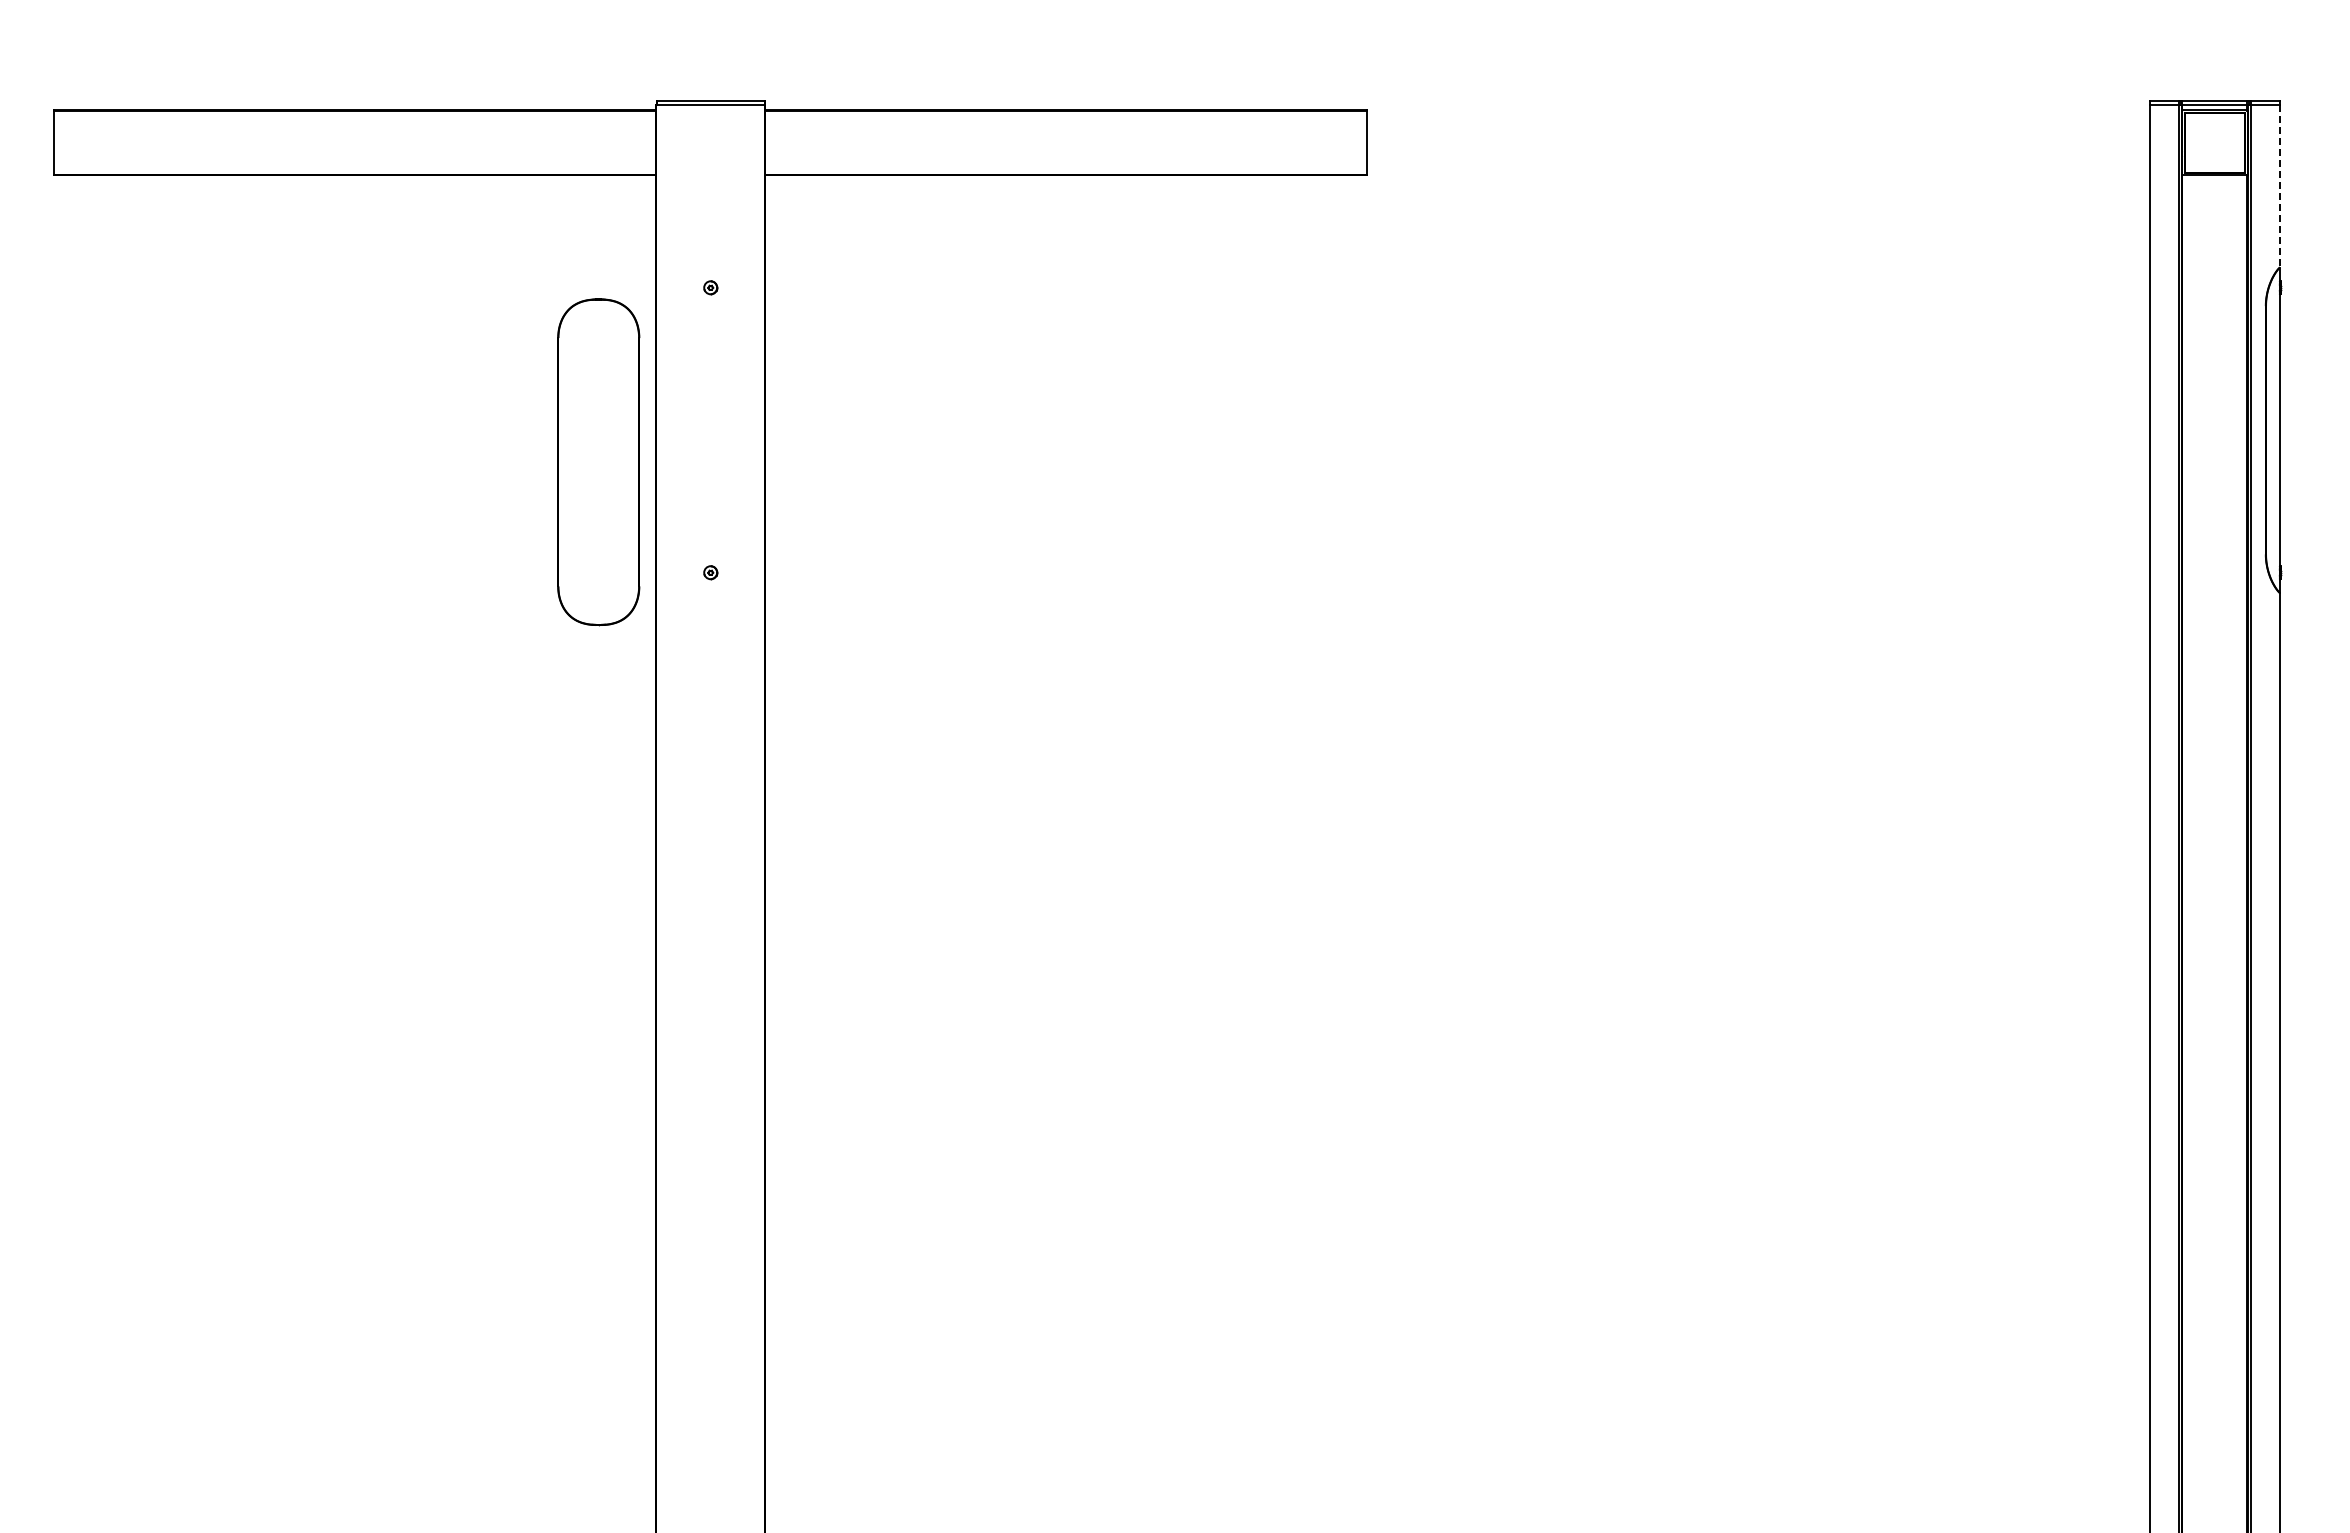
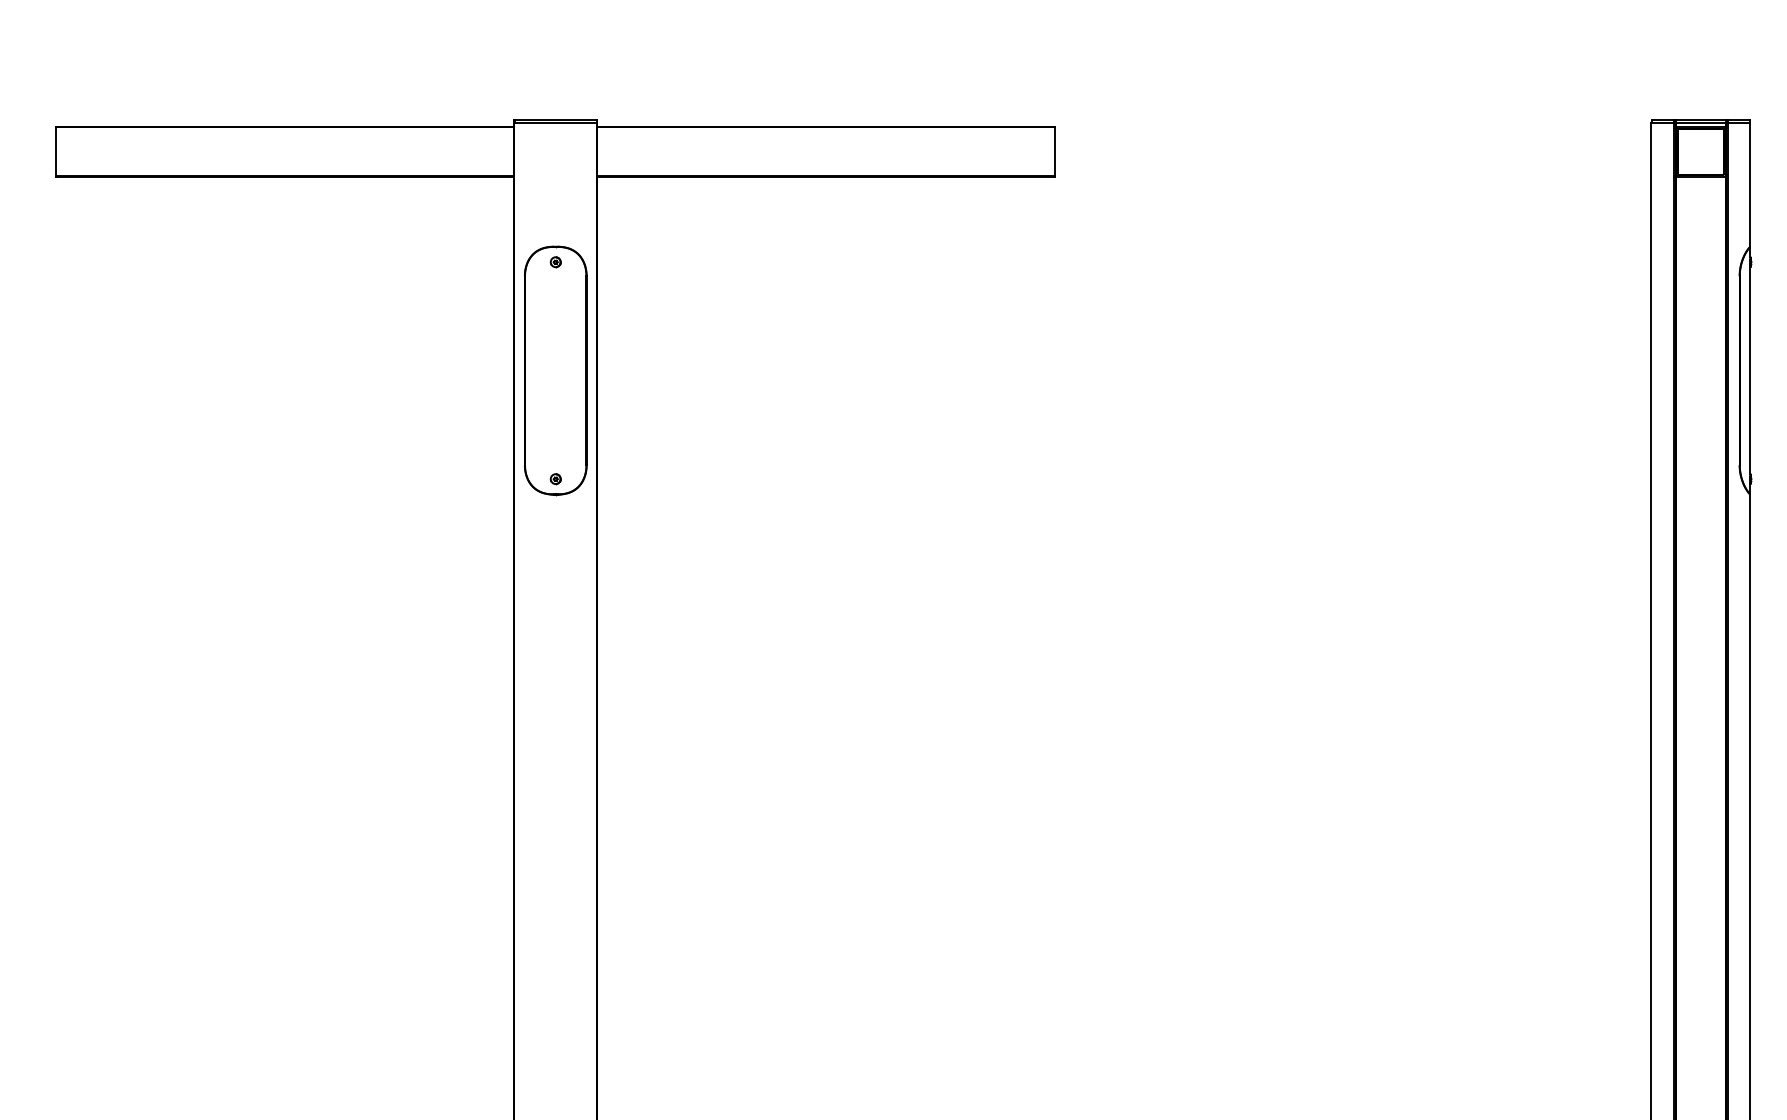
line: (2280, 186) -> (1750, 185), dashed -> solid
part: (598, 462) -> (555, 370), moved

